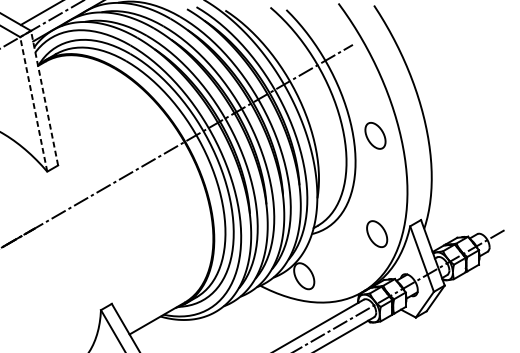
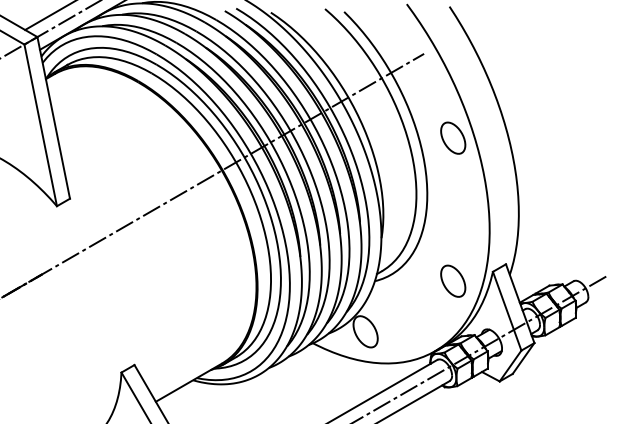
line: (44, 97) -> (53, 117), dashed -> solid
line: (33, 103) -> (40, 124), dashed -> solid
part: (375, 135) -> (453, 137), moved

